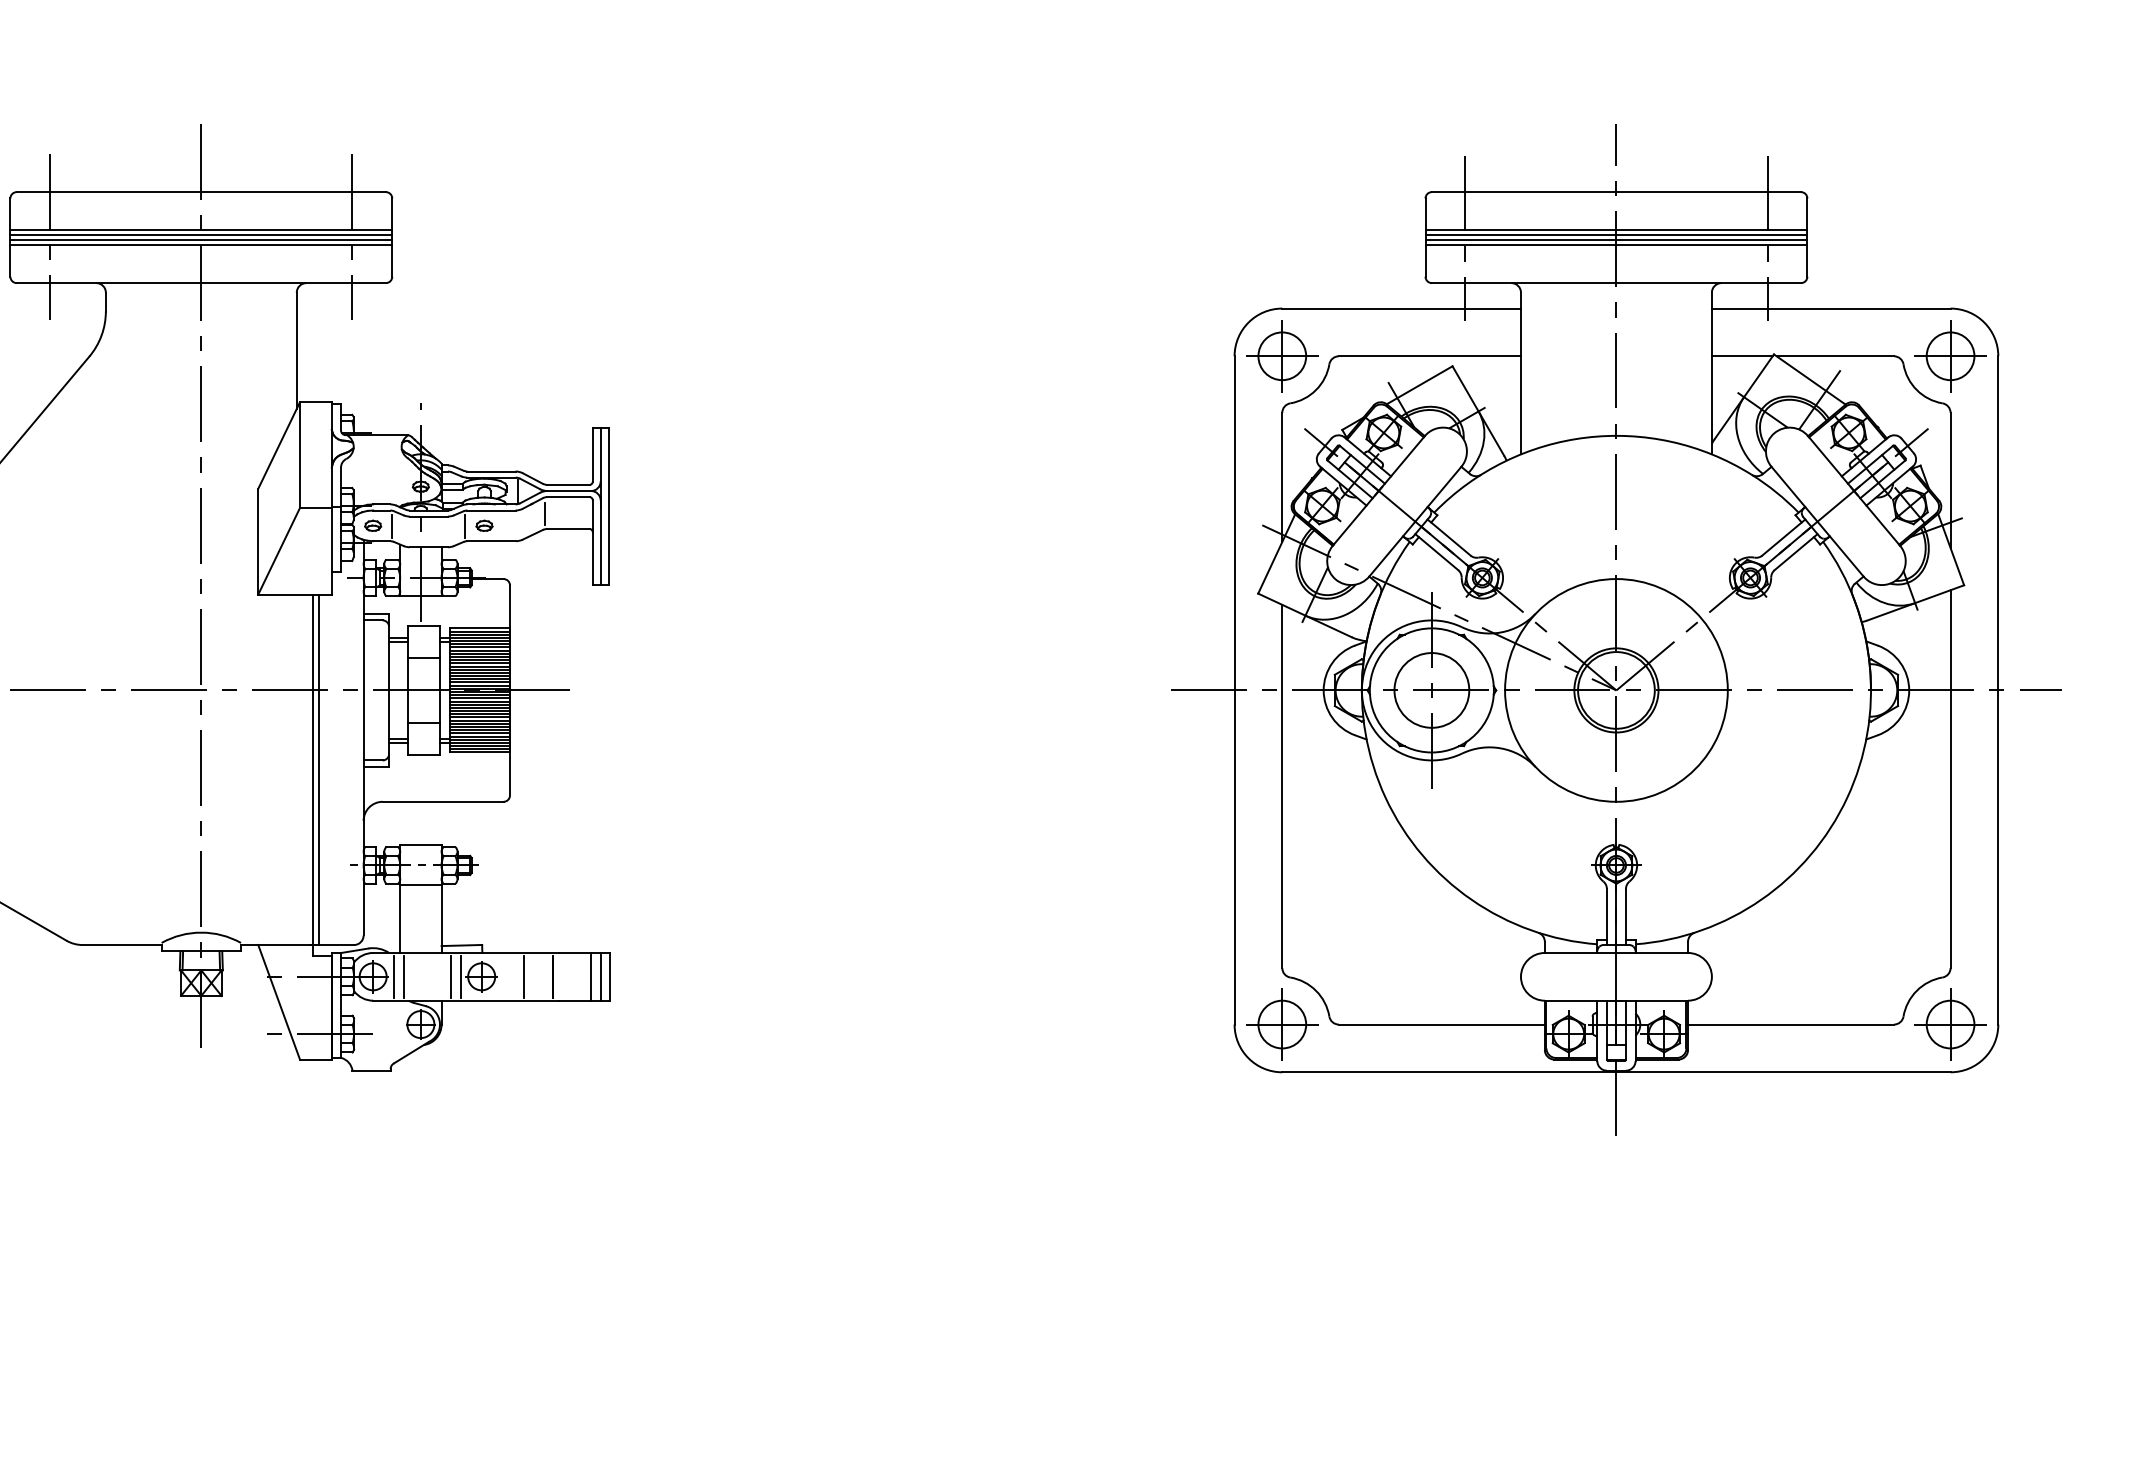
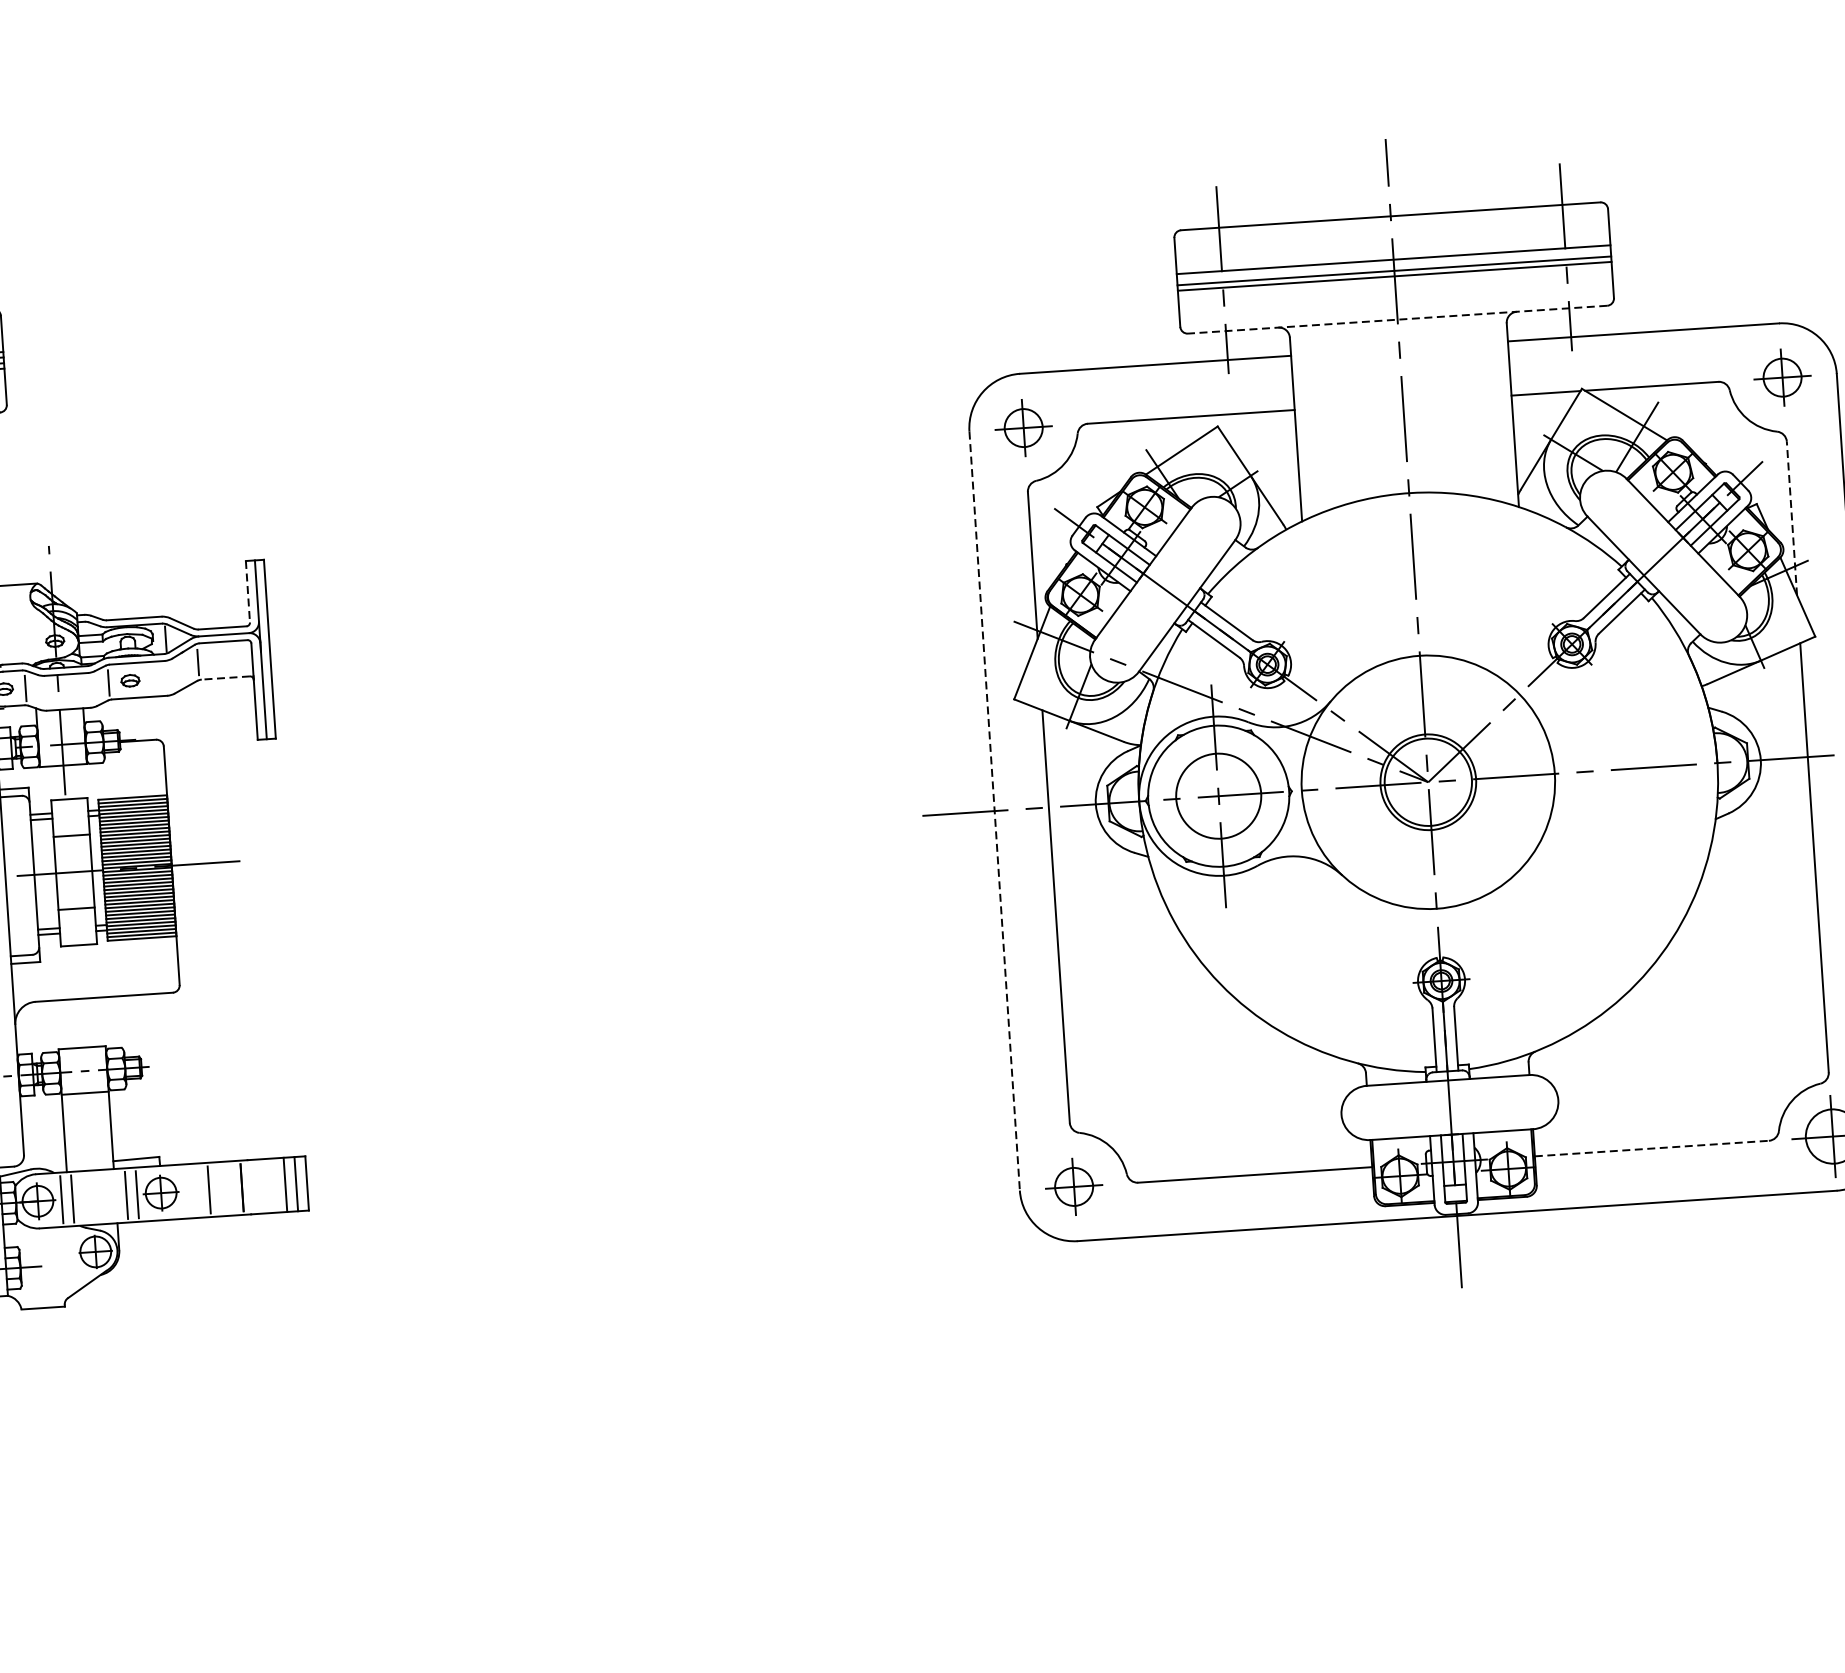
line: (1616, 235) -> (1394, 265), removed
line: (1616, 283) -> (1397, 320), solid -> dashed
part: (1282, 356) -> (1023, 428), size x0.7
part: (1950, 356) -> (1782, 377), size x0.7
line: (592, 455) -> (247, 592), solid -> dashed
line: (1950, 480) -> (1791, 518), solid -> dashed
line: (567, 529) -> (224, 678), solid -> dashed
line: (1234, 690) -> (994, 811), solid -> dashed
part: (1282, 1024) -> (1074, 1186), size x0.7
line: (1791, 1024) -> (1652, 1148), solid -> dashed

